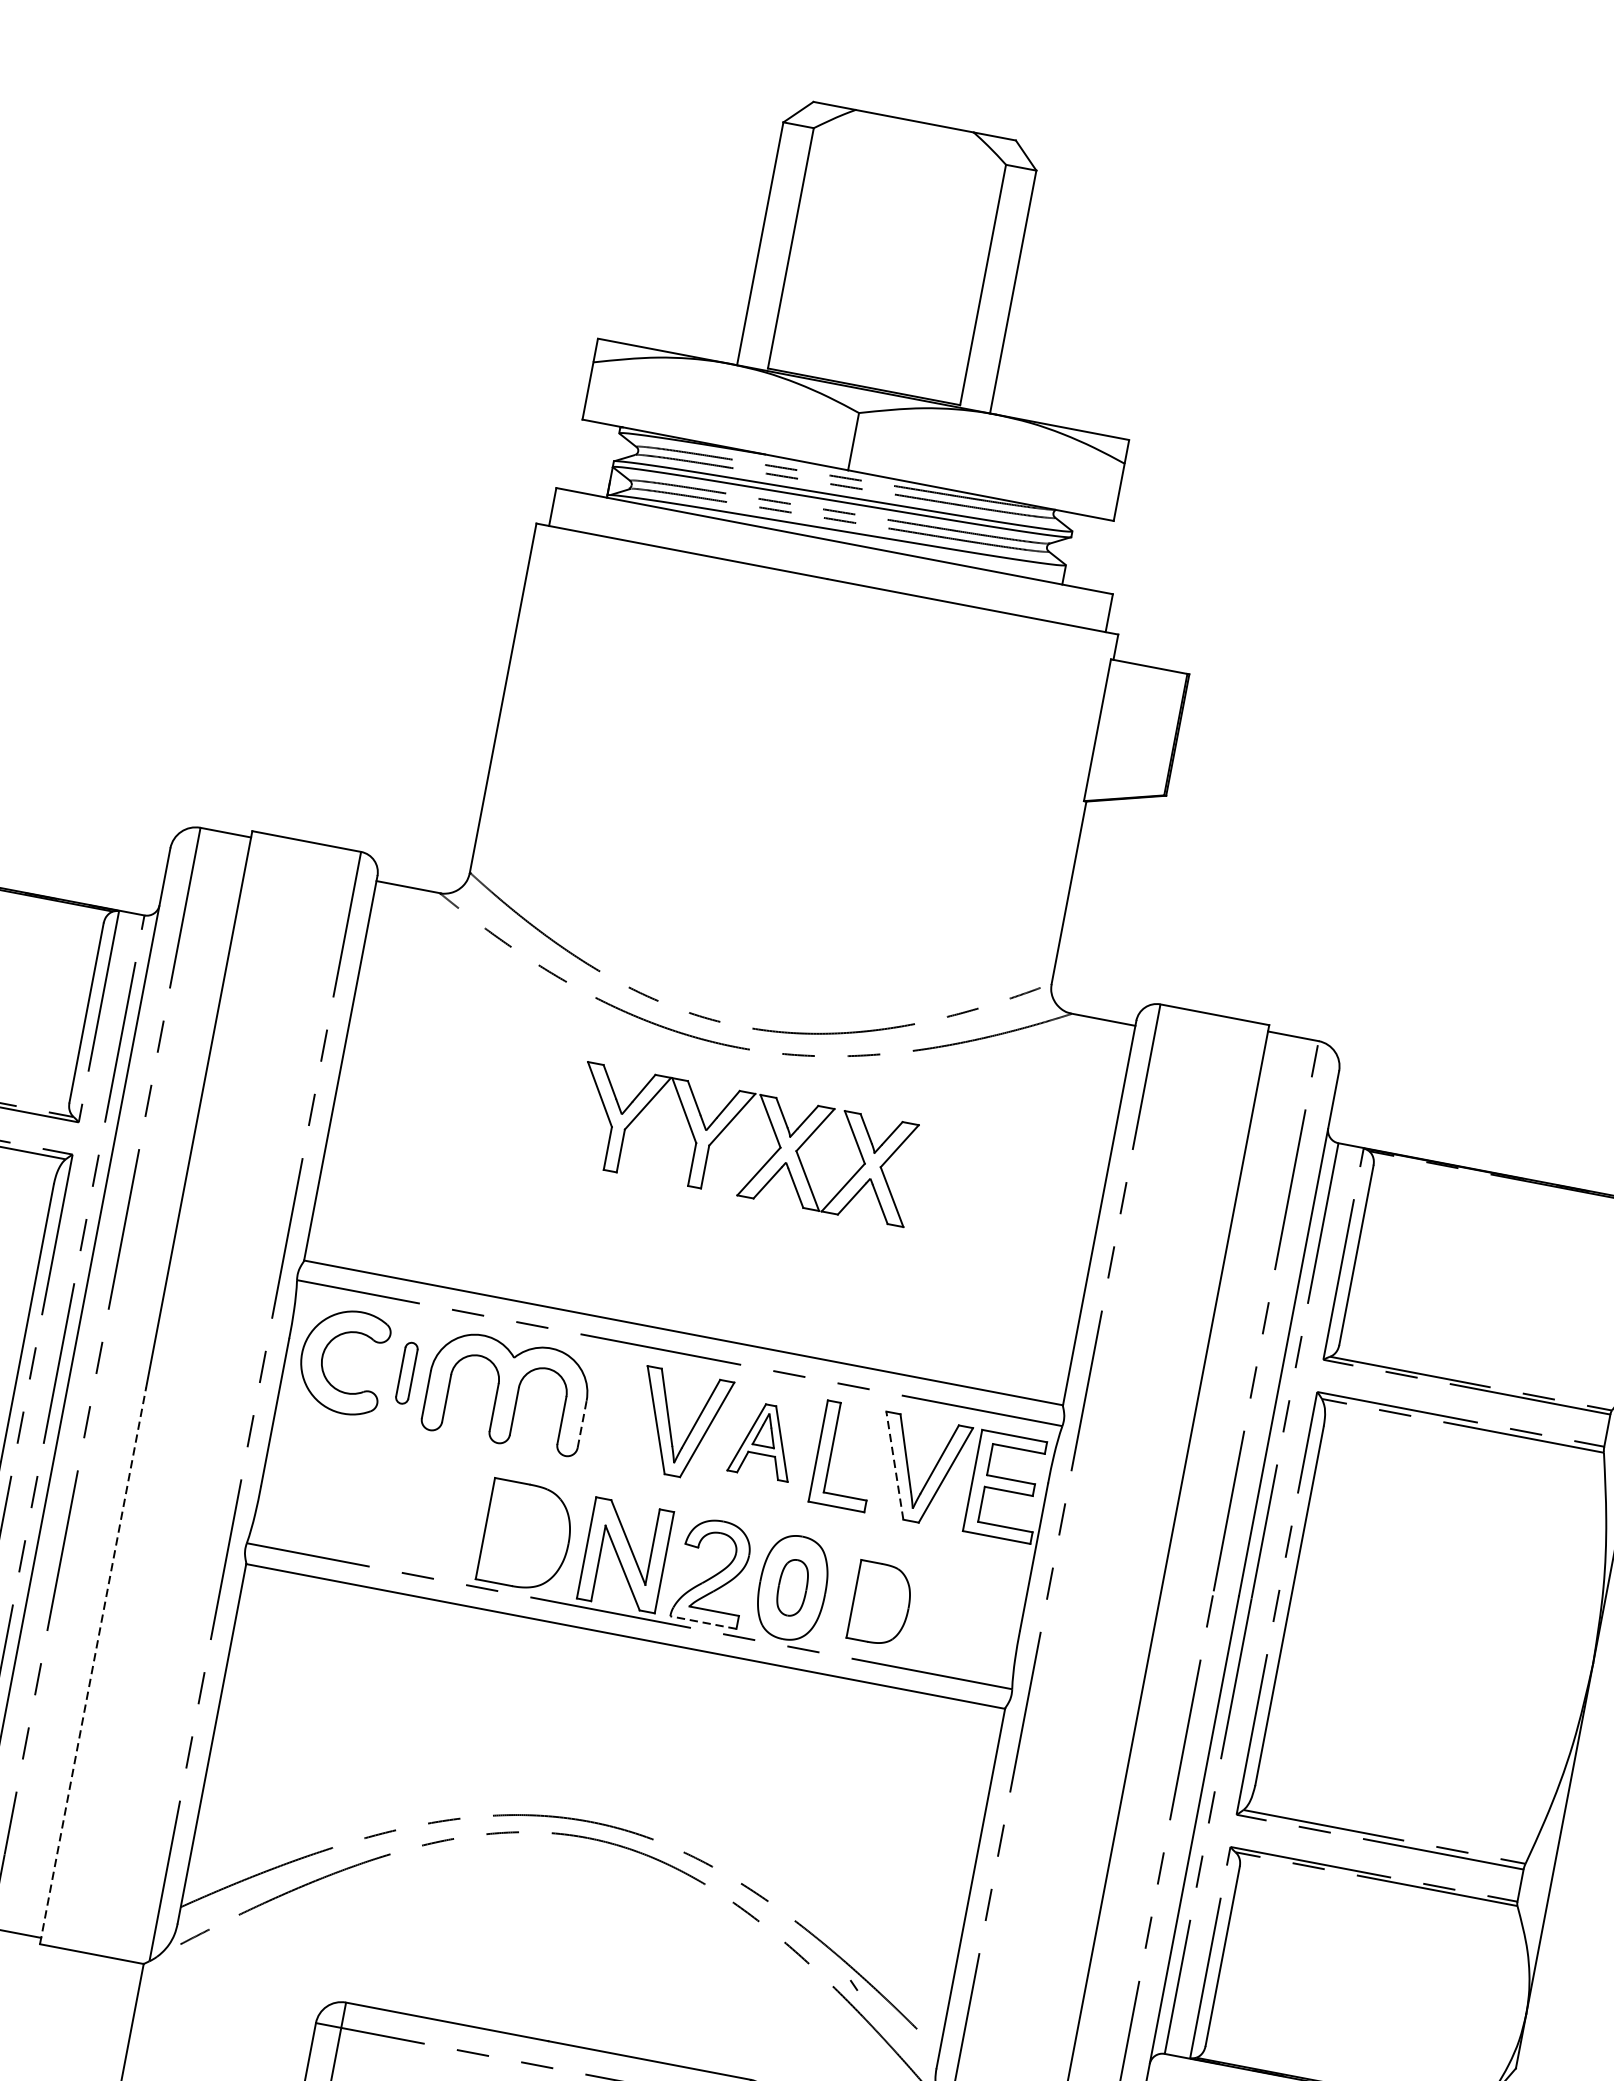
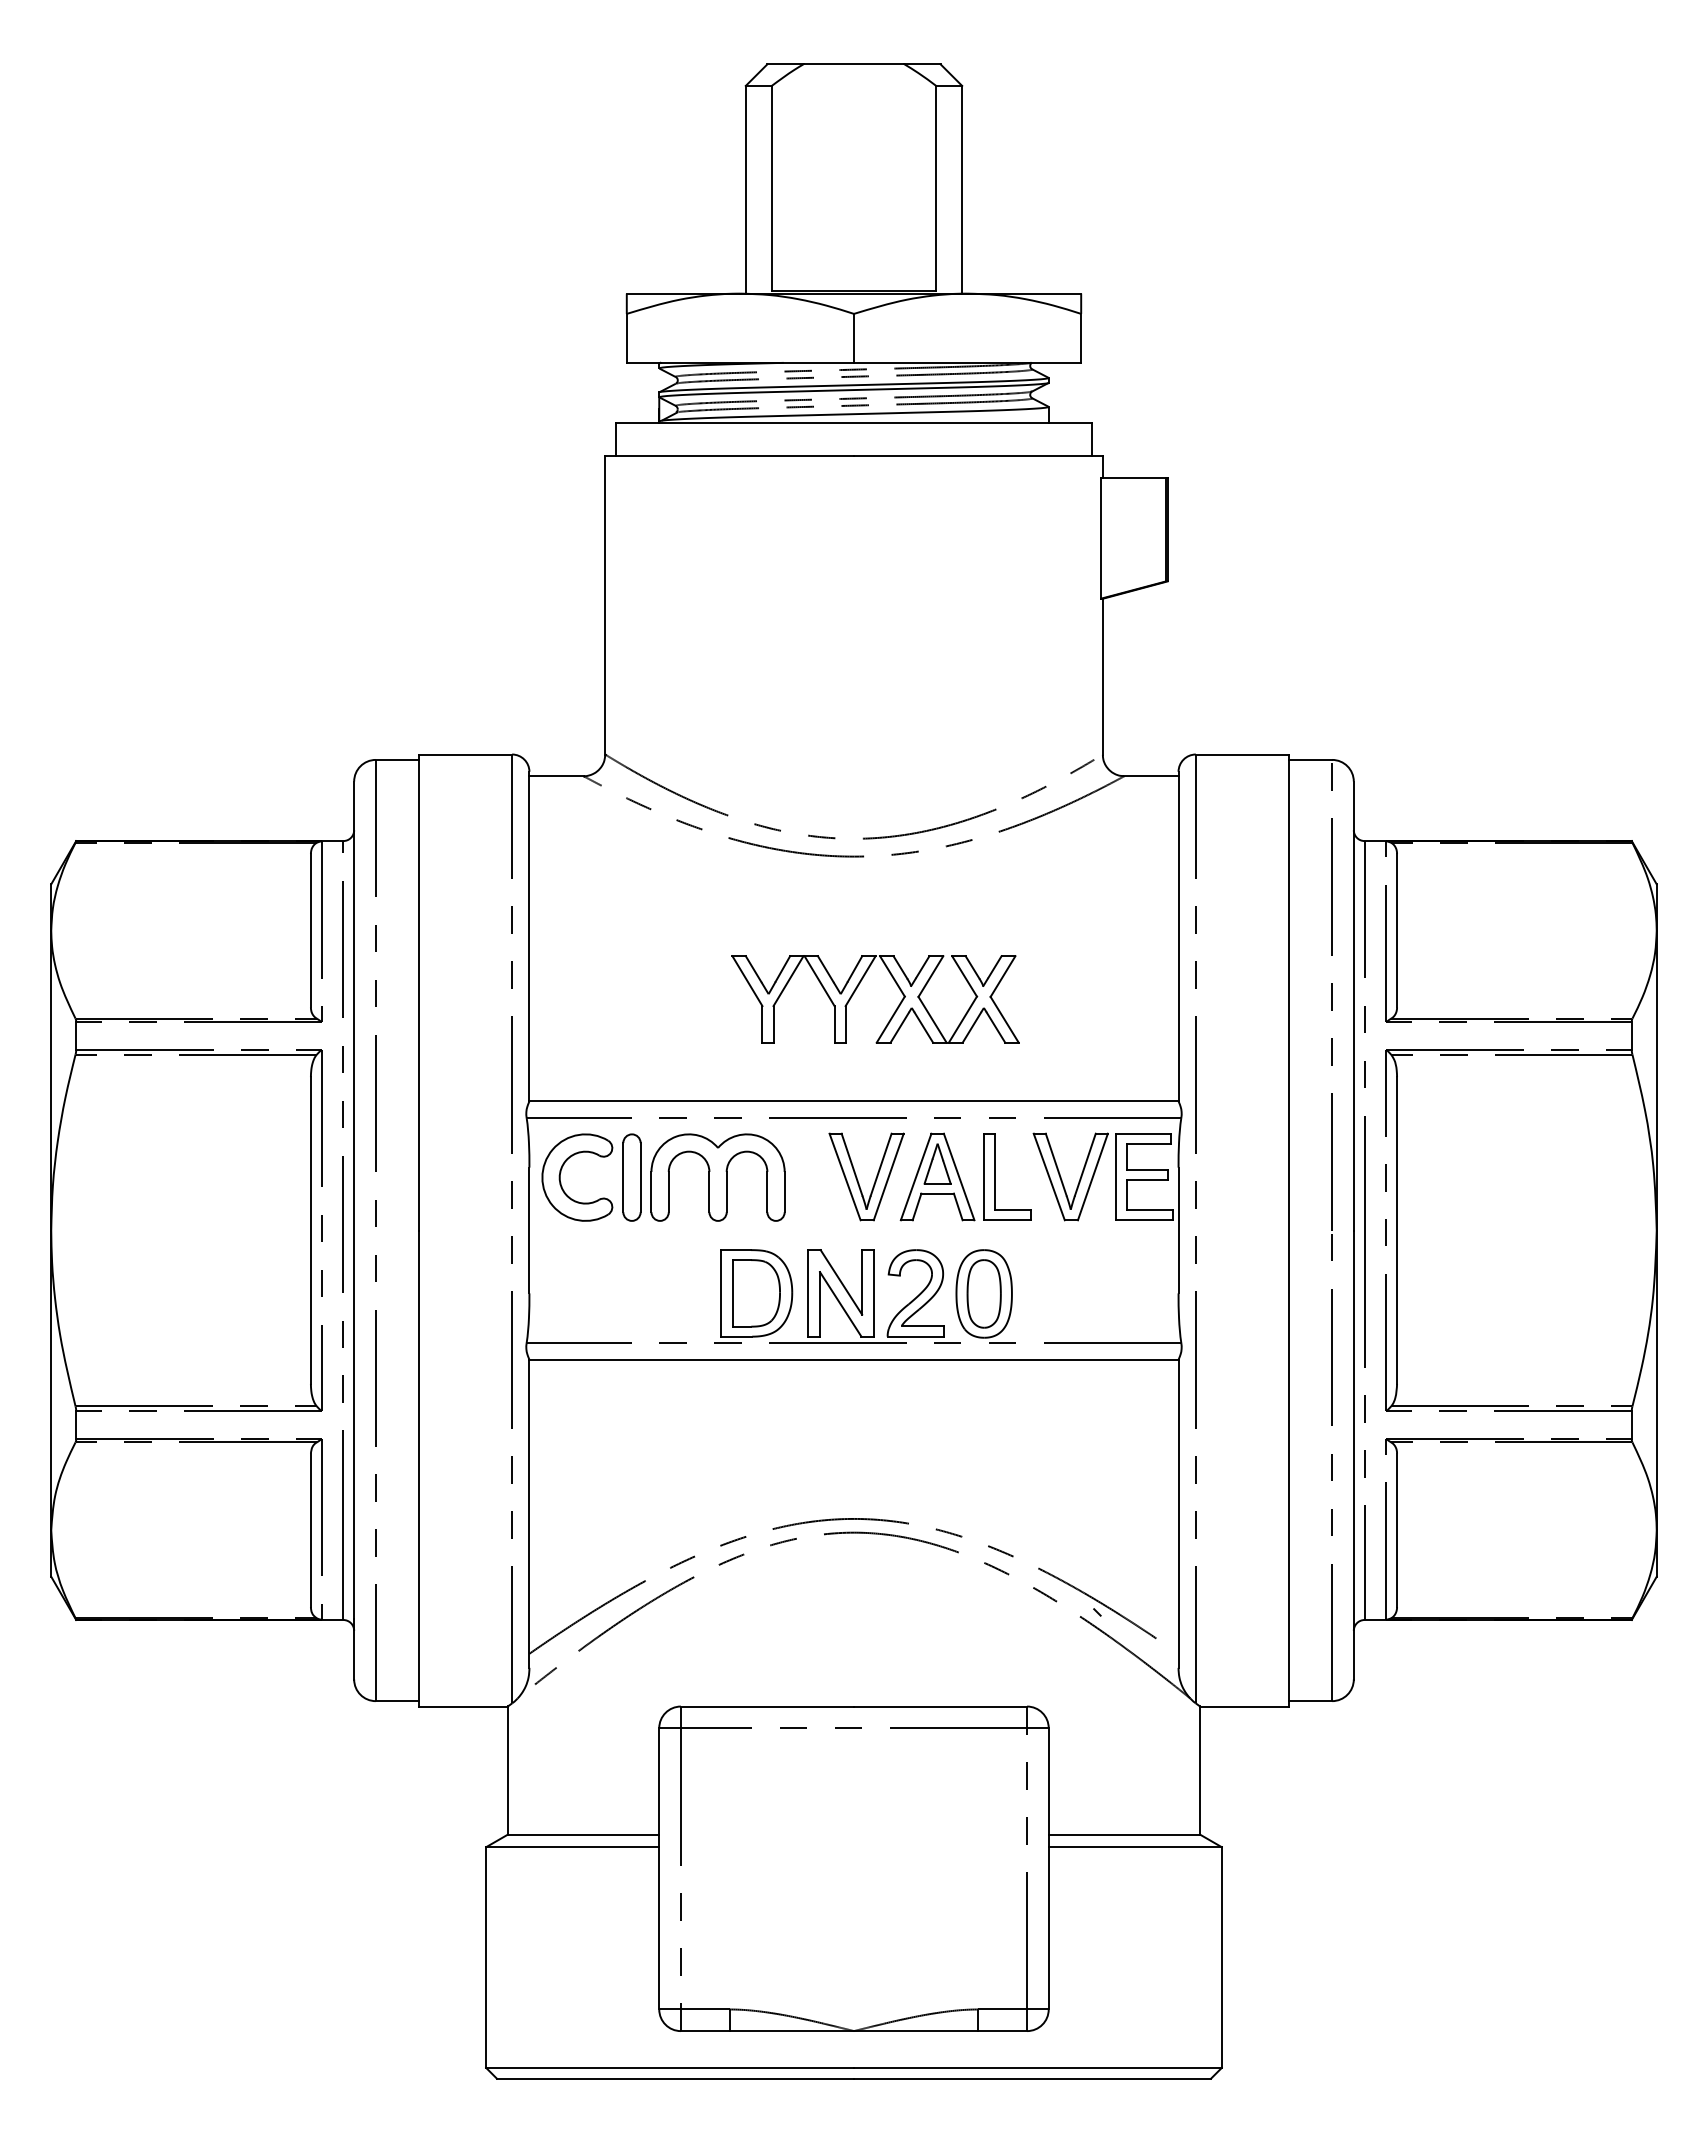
part: (725, 1129) -> (856, 990), moved
part: (406, 1373) -> (631, 1177), size x1.67
line: (582, 1423) -> (784, 1191), dashed -> solid
part: (764, 1440) -> (937, 1176), size x1.43
line: (895, 1466) -> (1049, 1177), dashed -> solid
part: (792, 1587) -> (983, 1293), size x1.43
part: (880, 1604) -> (756, 1293), moved
line: (702, 1622) -> (915, 1336), dashed -> solid
line: (93, 1665) -> (419, 1468), dashed -> solid

